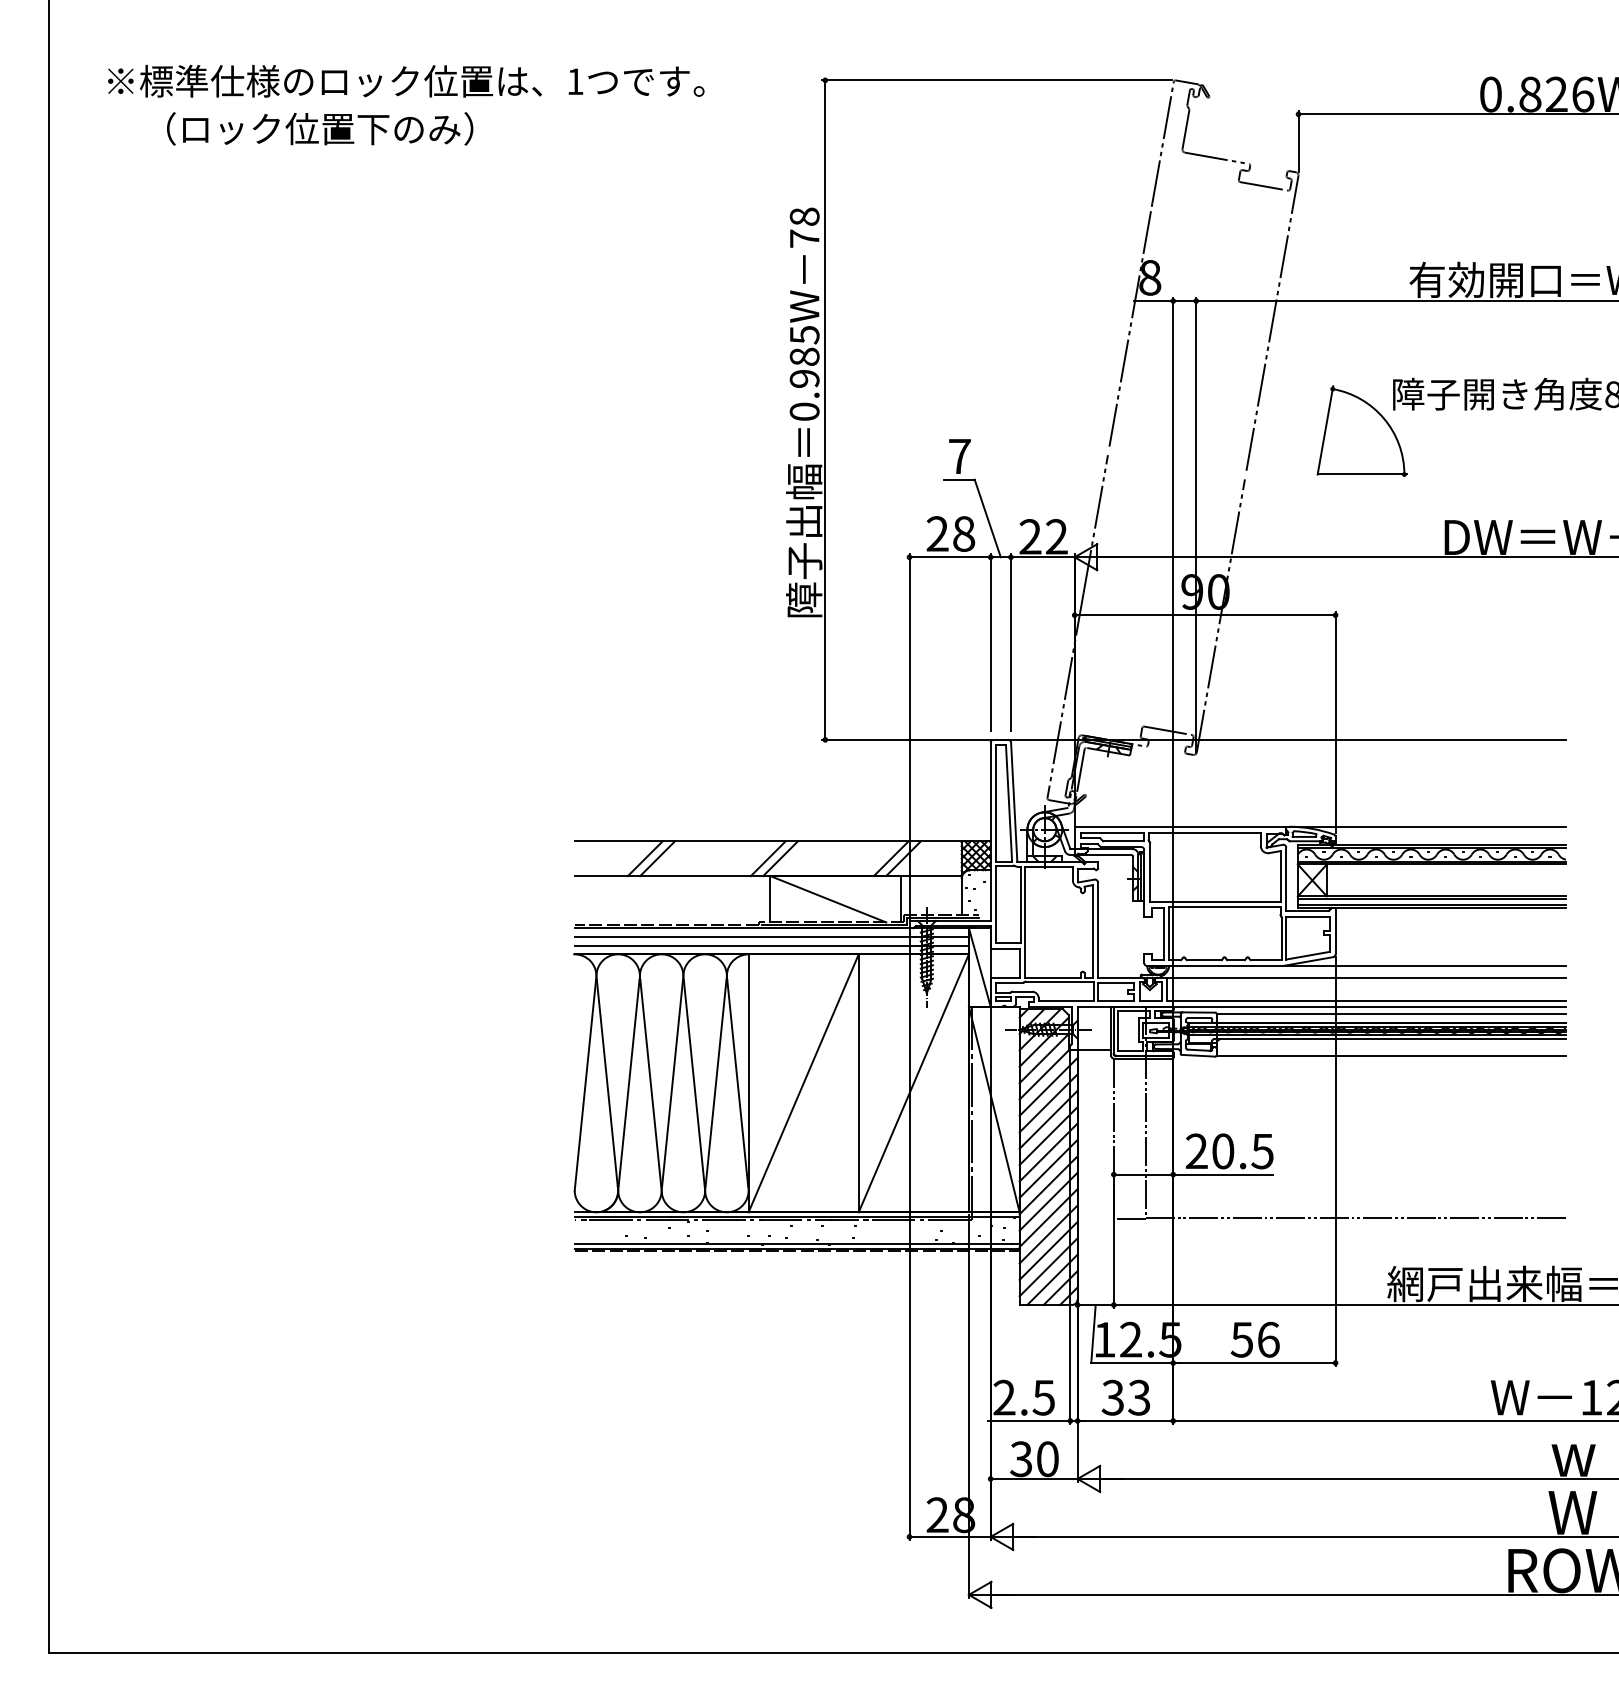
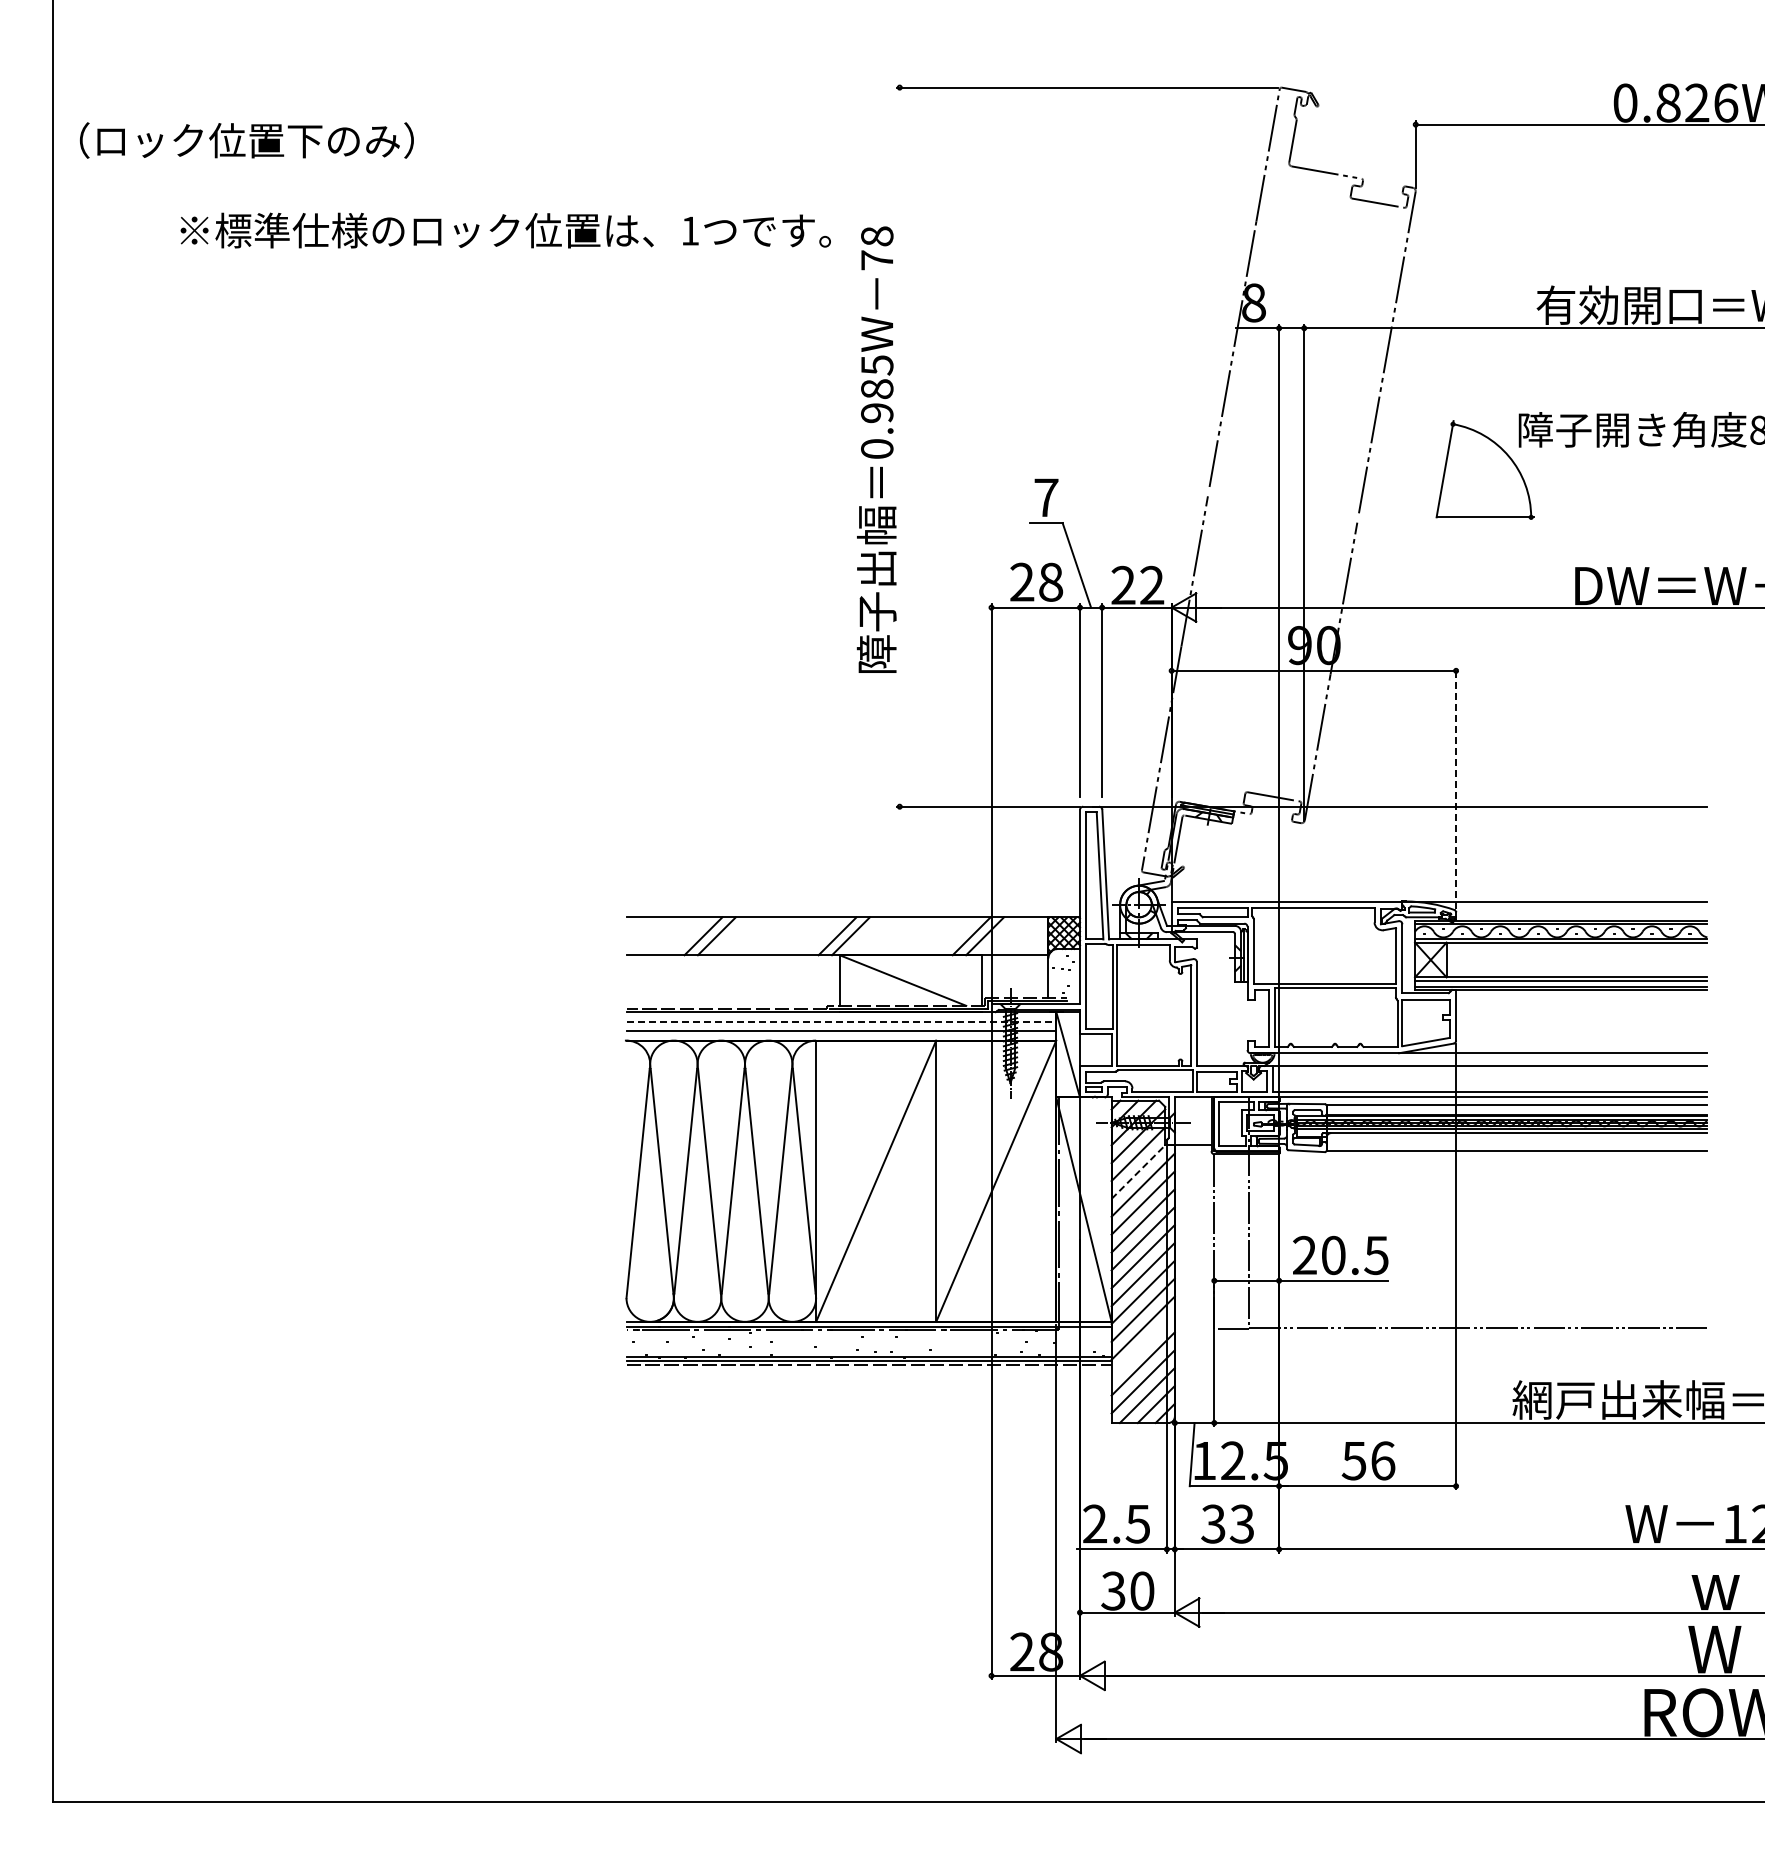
text: (405, 81) -> (505, 230), moved
text: (319, 128) -> (246, 140), moved
line: (825, 409) -> (899, 446), removed
line: (1335, 722) -> (1456, 787), solid -> dashed
line: (771, 936) -> (841, 1021), solid -> dashed
line: (1045, 1074) -> (1139, 1171), solid -> dashed
line: (1047, 1233) -> (1142, 1345), removed

